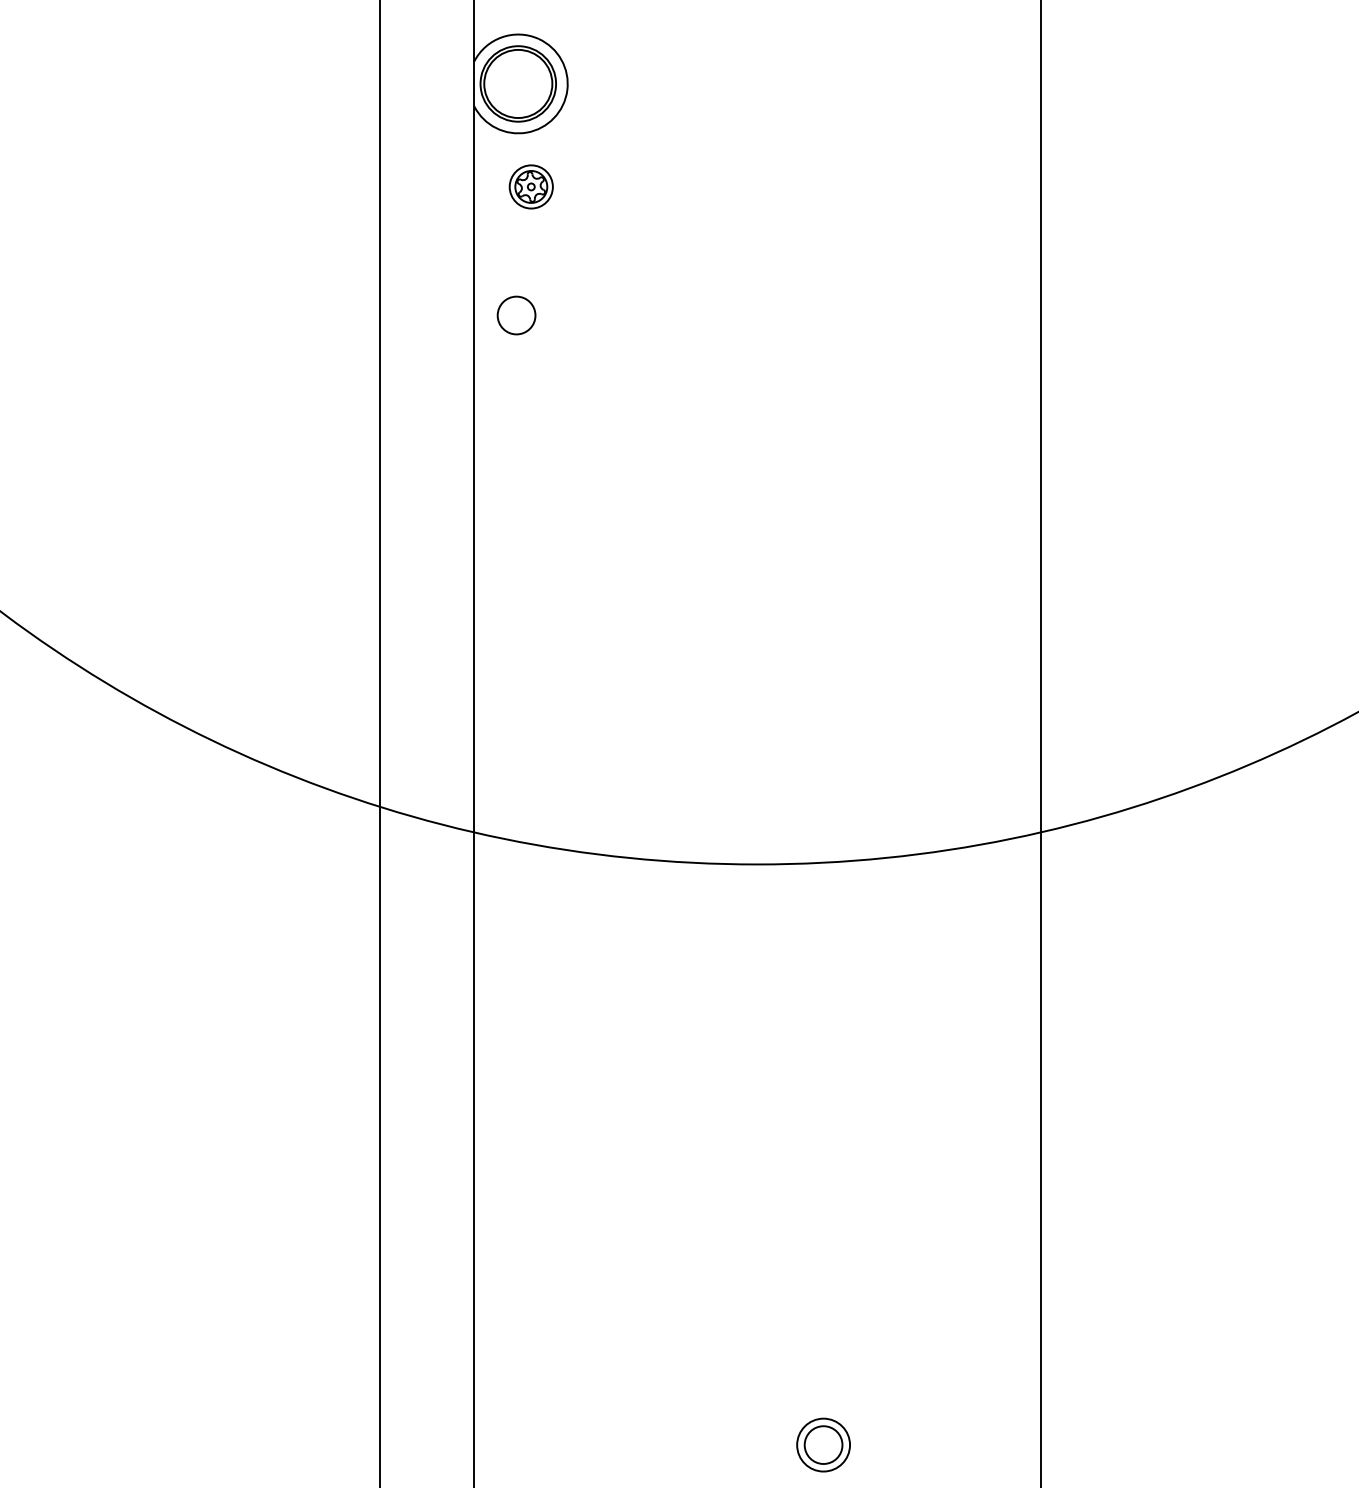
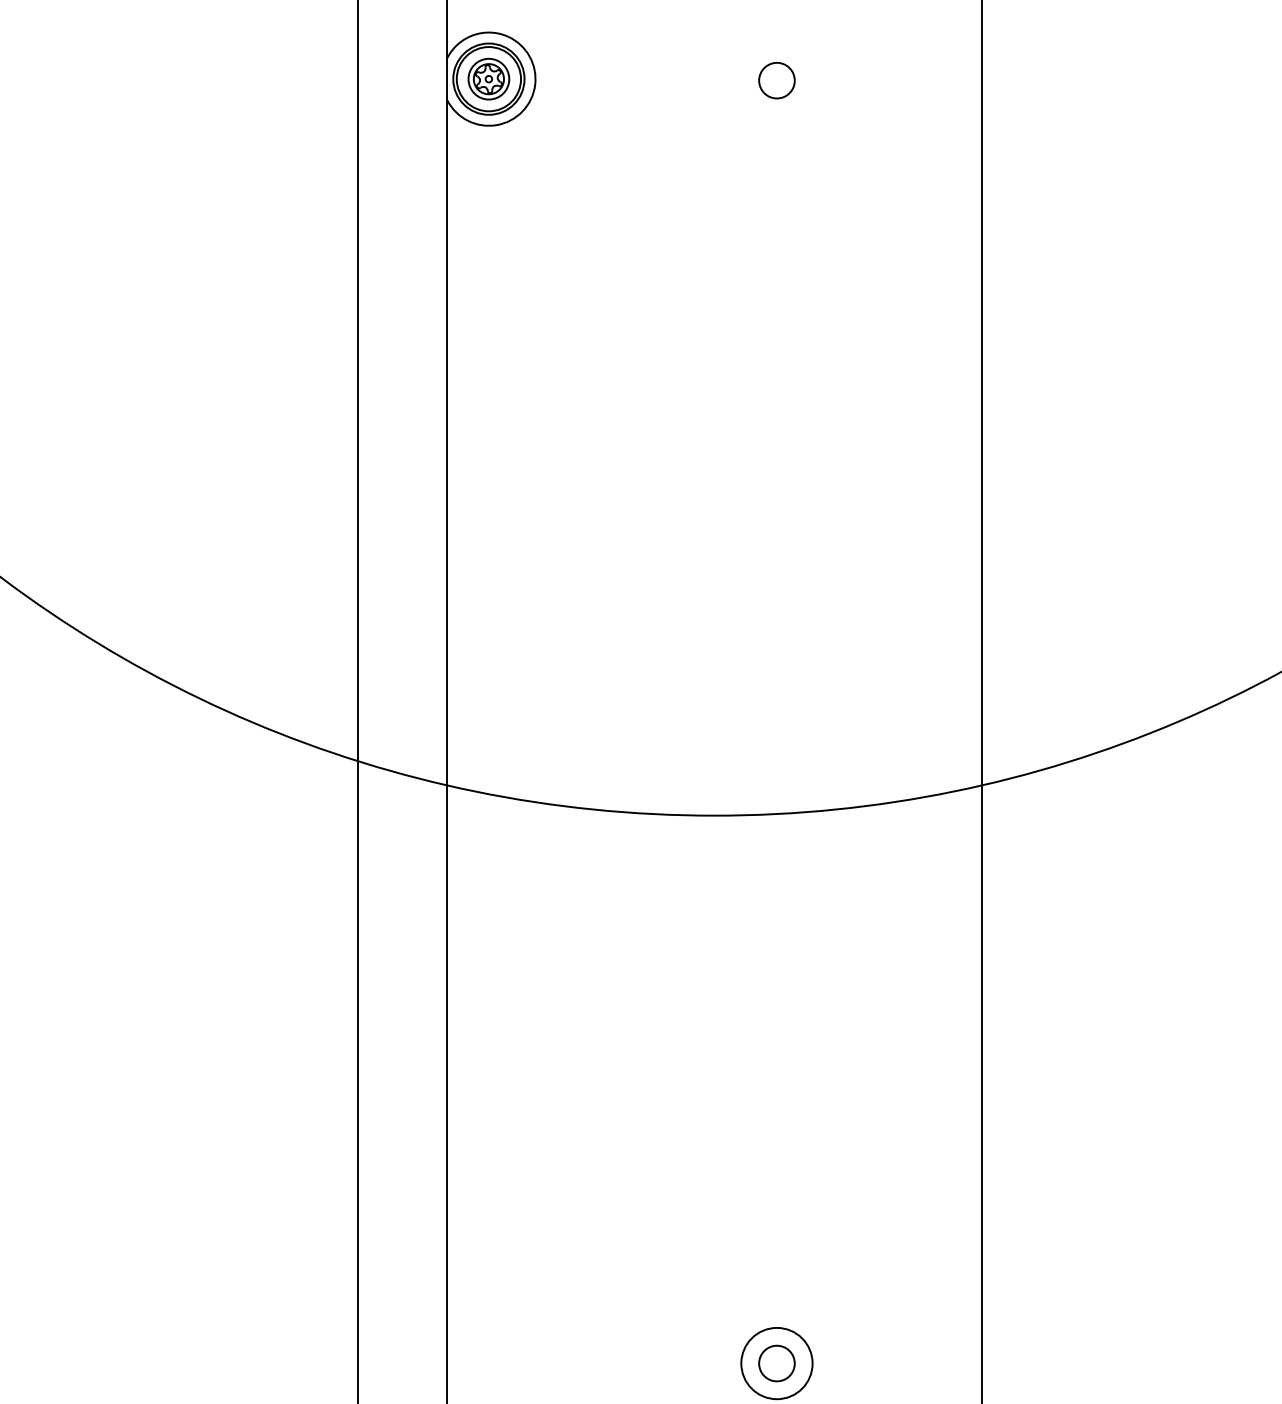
part: (530, 186) -> (488, 78), moved
circle: (516, 315) -> (776, 80), moved
circle: (823, 1444) -> (776, 1362), size x1.43

